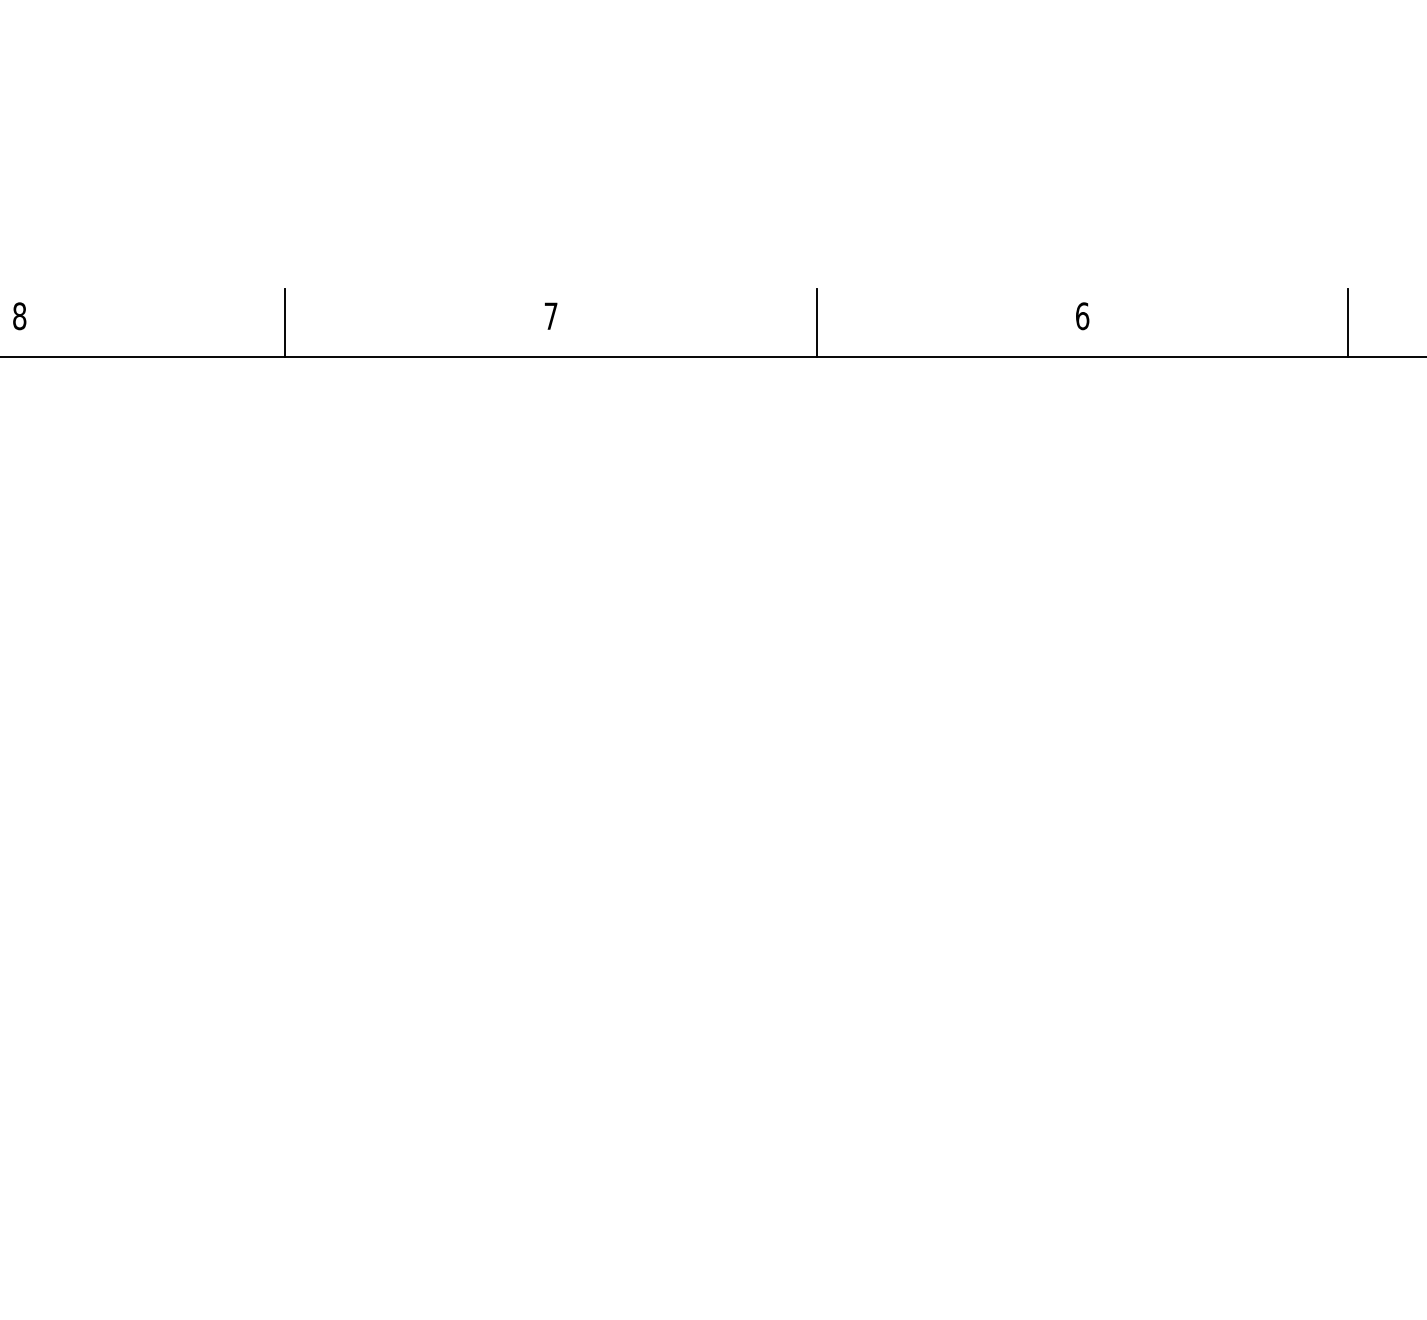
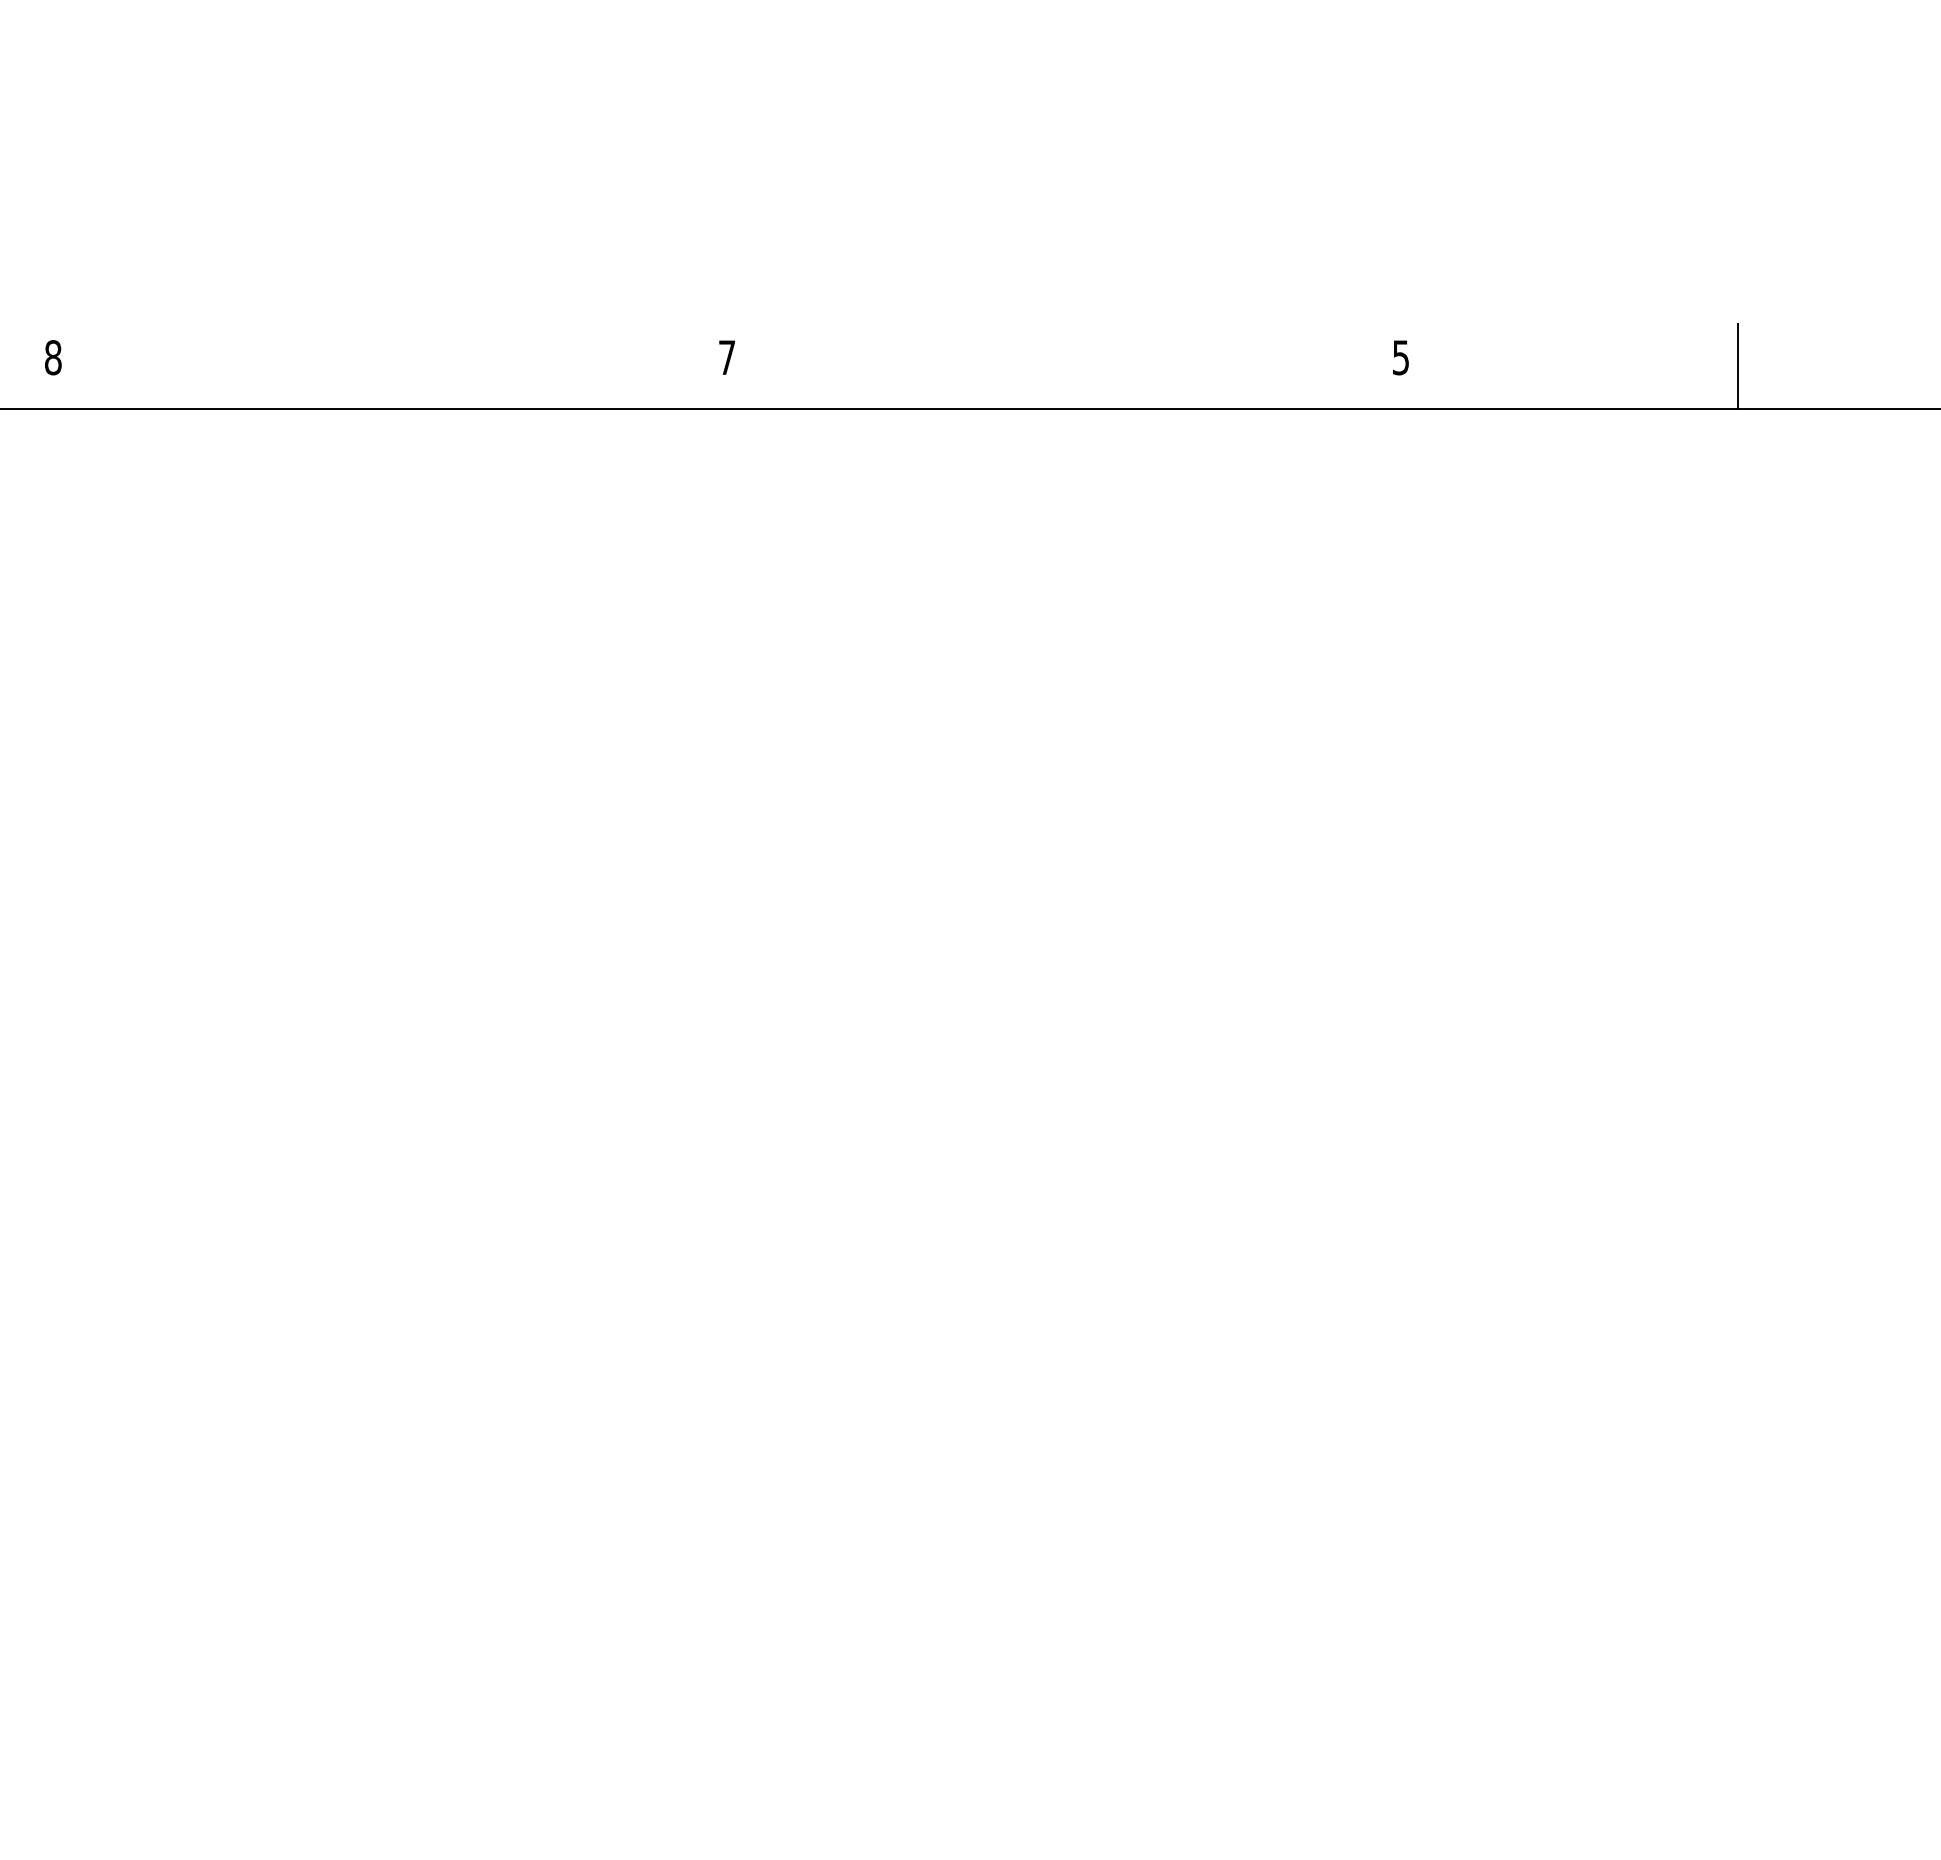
text: (1082, 316) -> (1400, 357), 6 -> 5
line: (285, 323) -> (390, 366), removed
line: (817, 323) -> (1064, 366), removed

